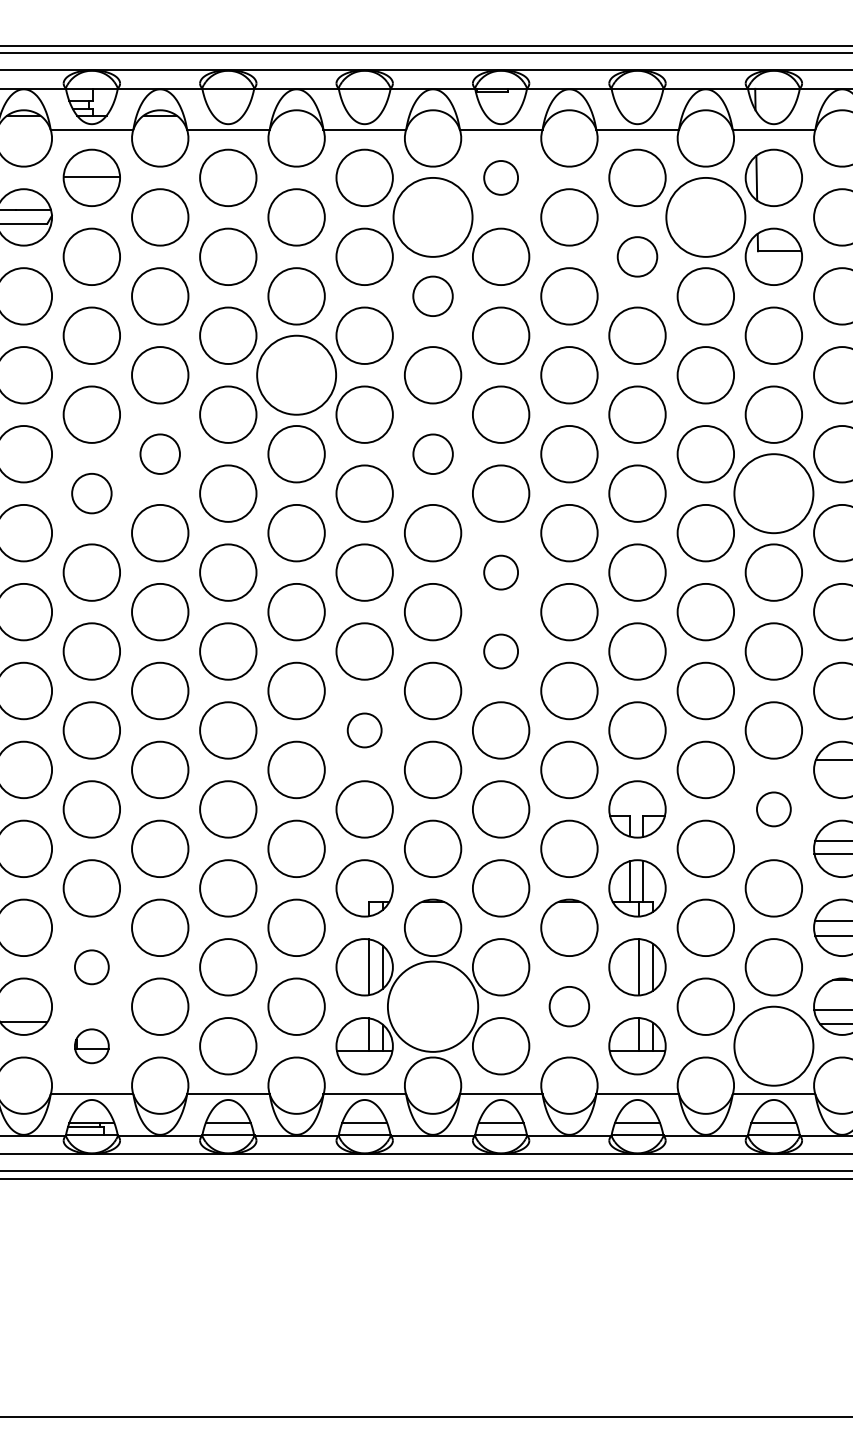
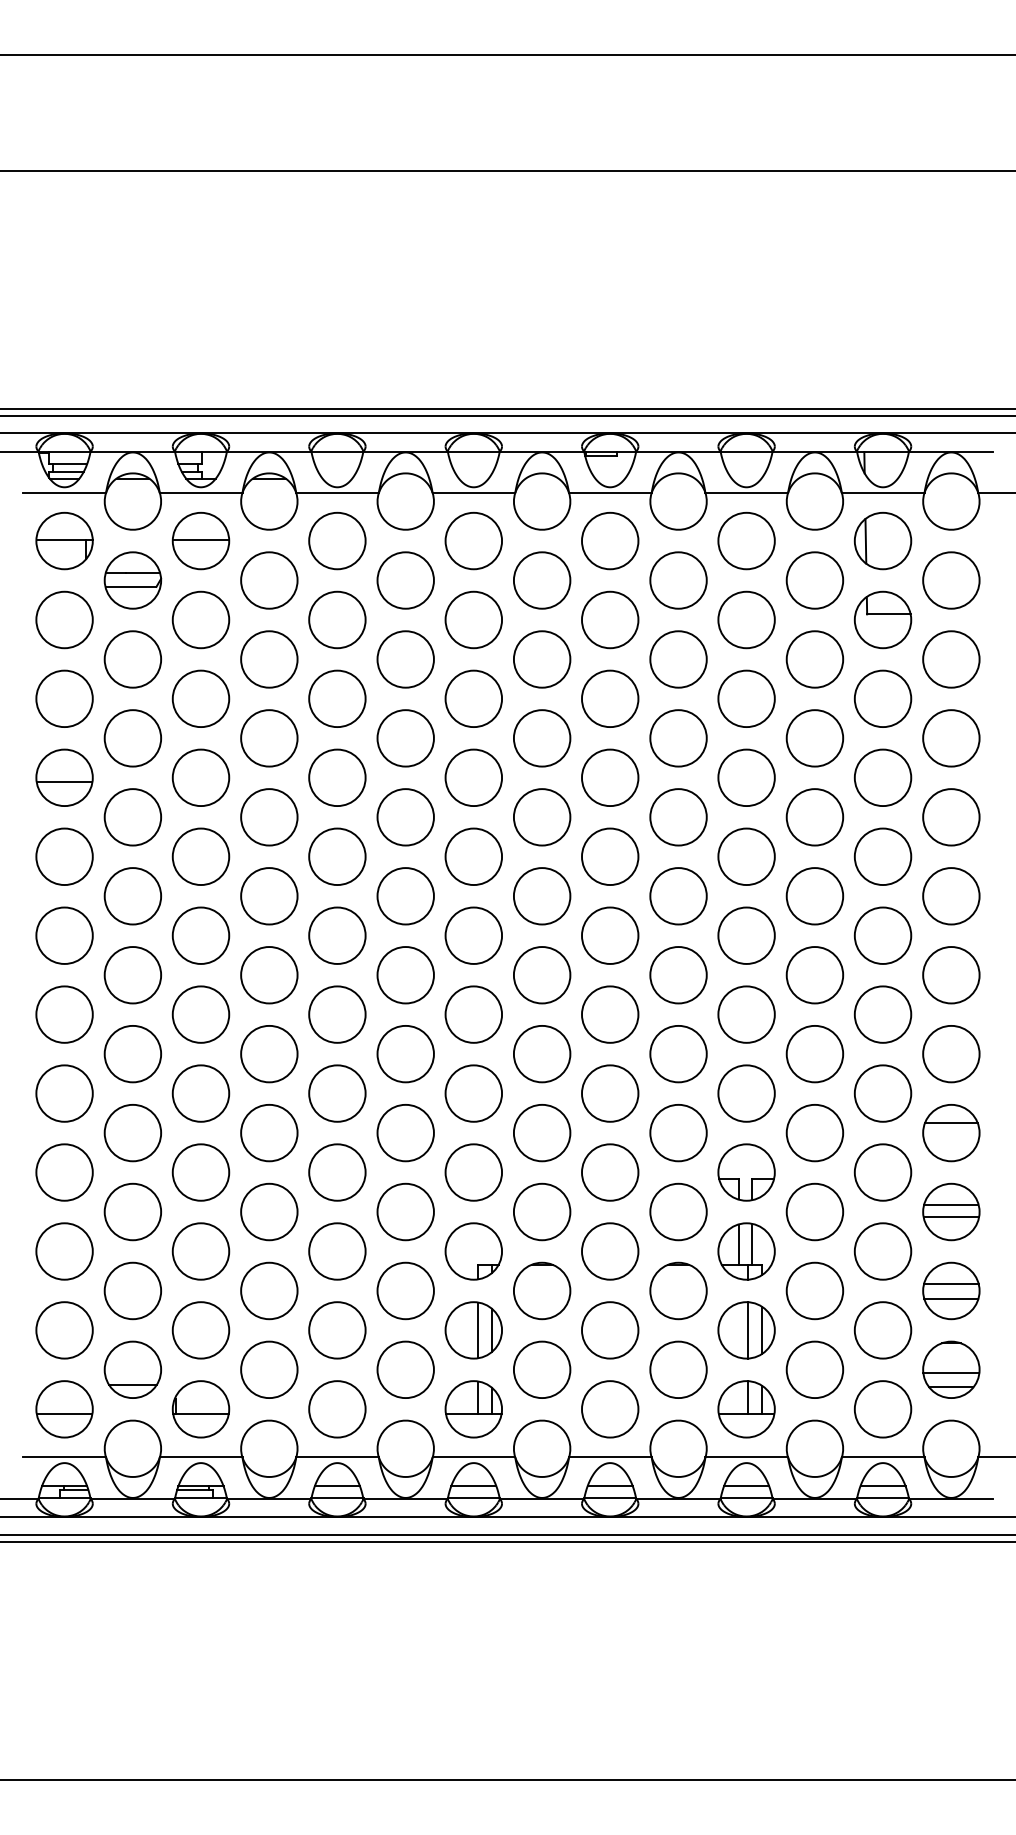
circle: (501, 177) -> (610, 540), size x1.67
circle: (432, 217) -> (541, 580), size x0.71
circle: (705, 217) -> (814, 580), size x0.71
circle: (637, 256) -> (746, 619), size x1.43
circle: (432, 296) -> (541, 659), size x1.43
circle: (296, 375) -> (405, 738), size x0.71
circle: (160, 454) -> (269, 817), size x1.43
circle: (433, 454) -> (542, 817), size x1.43
circle: (91, 493) -> (200, 856), size x1.43
circle: (773, 493) -> (882, 856), size x0.71
circle: (501, 572) -> (610, 935), size x1.67
circle: (501, 651) -> (610, 1014), size x1.67
circle: (364, 730) -> (473, 1093), size x1.67
circle: (773, 809) -> (882, 1172), size x1.67
circle: (91, 967) -> (200, 1330), size x1.67
circle: (432, 1006) -> (541, 1369), size x0.62
circle: (569, 1006) -> (678, 1369), size x1.43
part: (91, 1046) -> (200, 1409), size x1.67
circle: (773, 1046) -> (882, 1409), size x0.71

